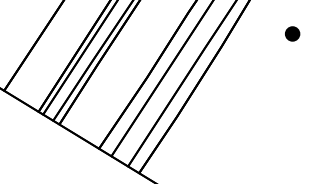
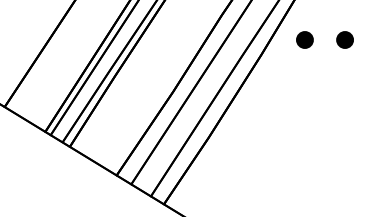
part: (258, 33) -> (304, 39), added

